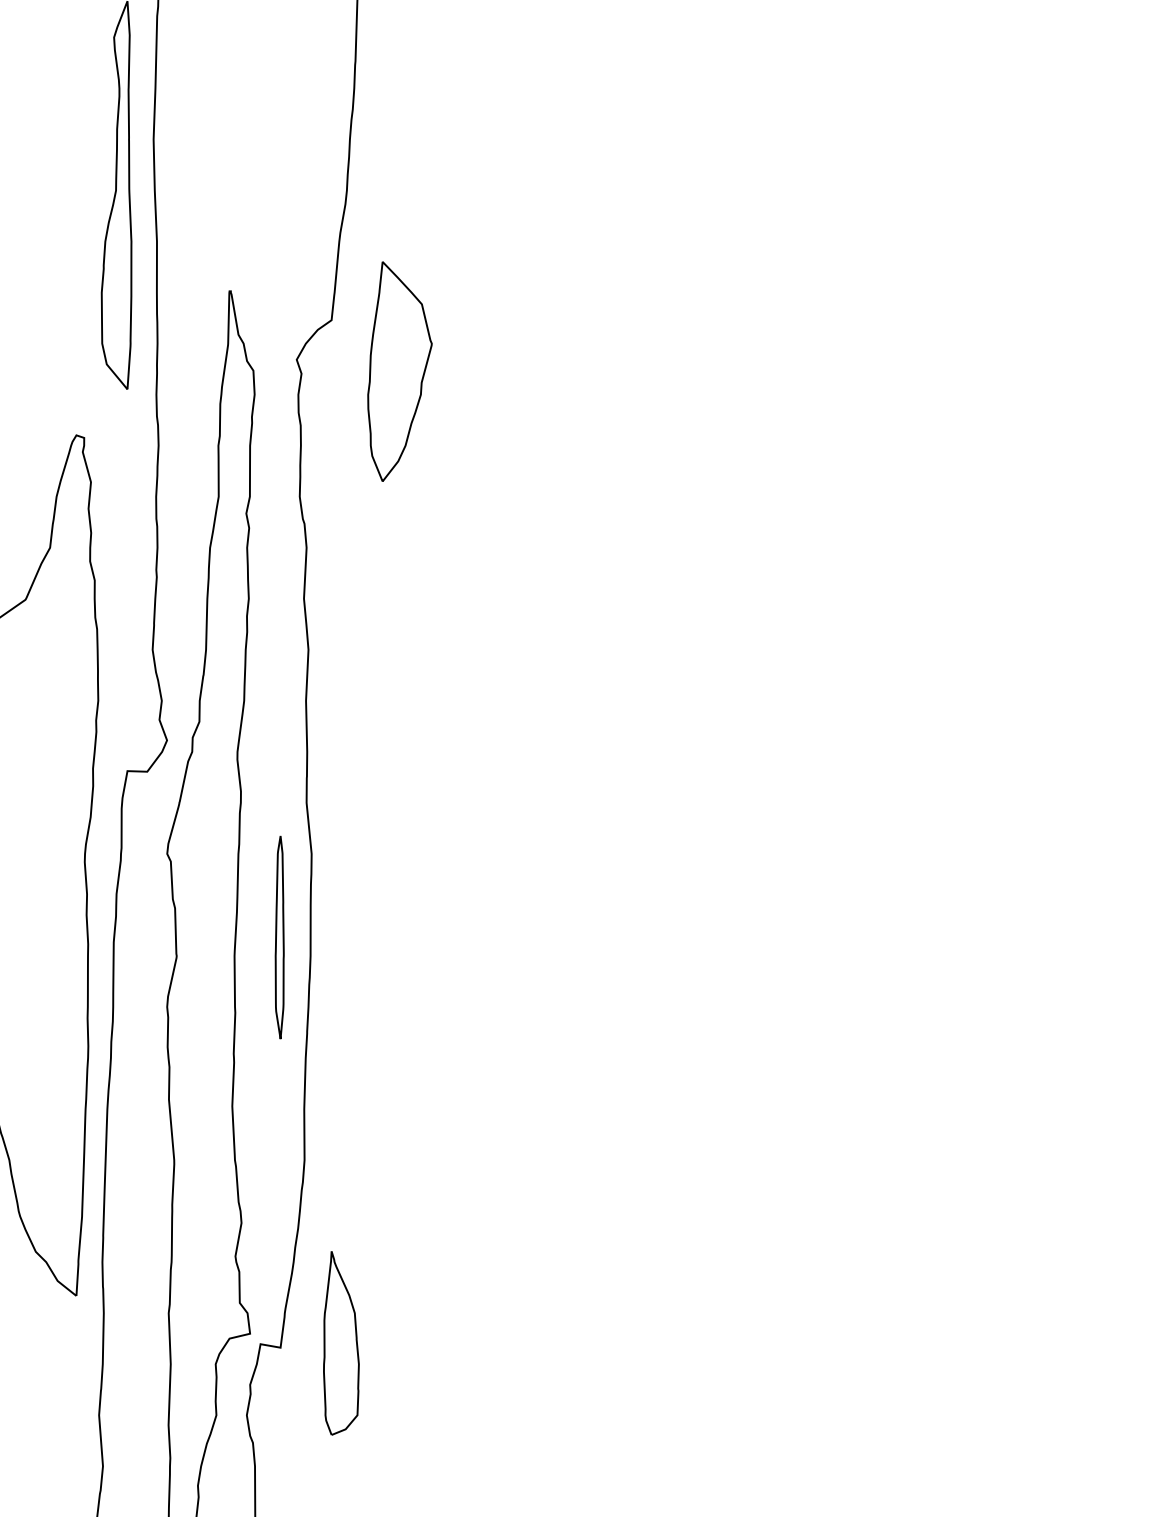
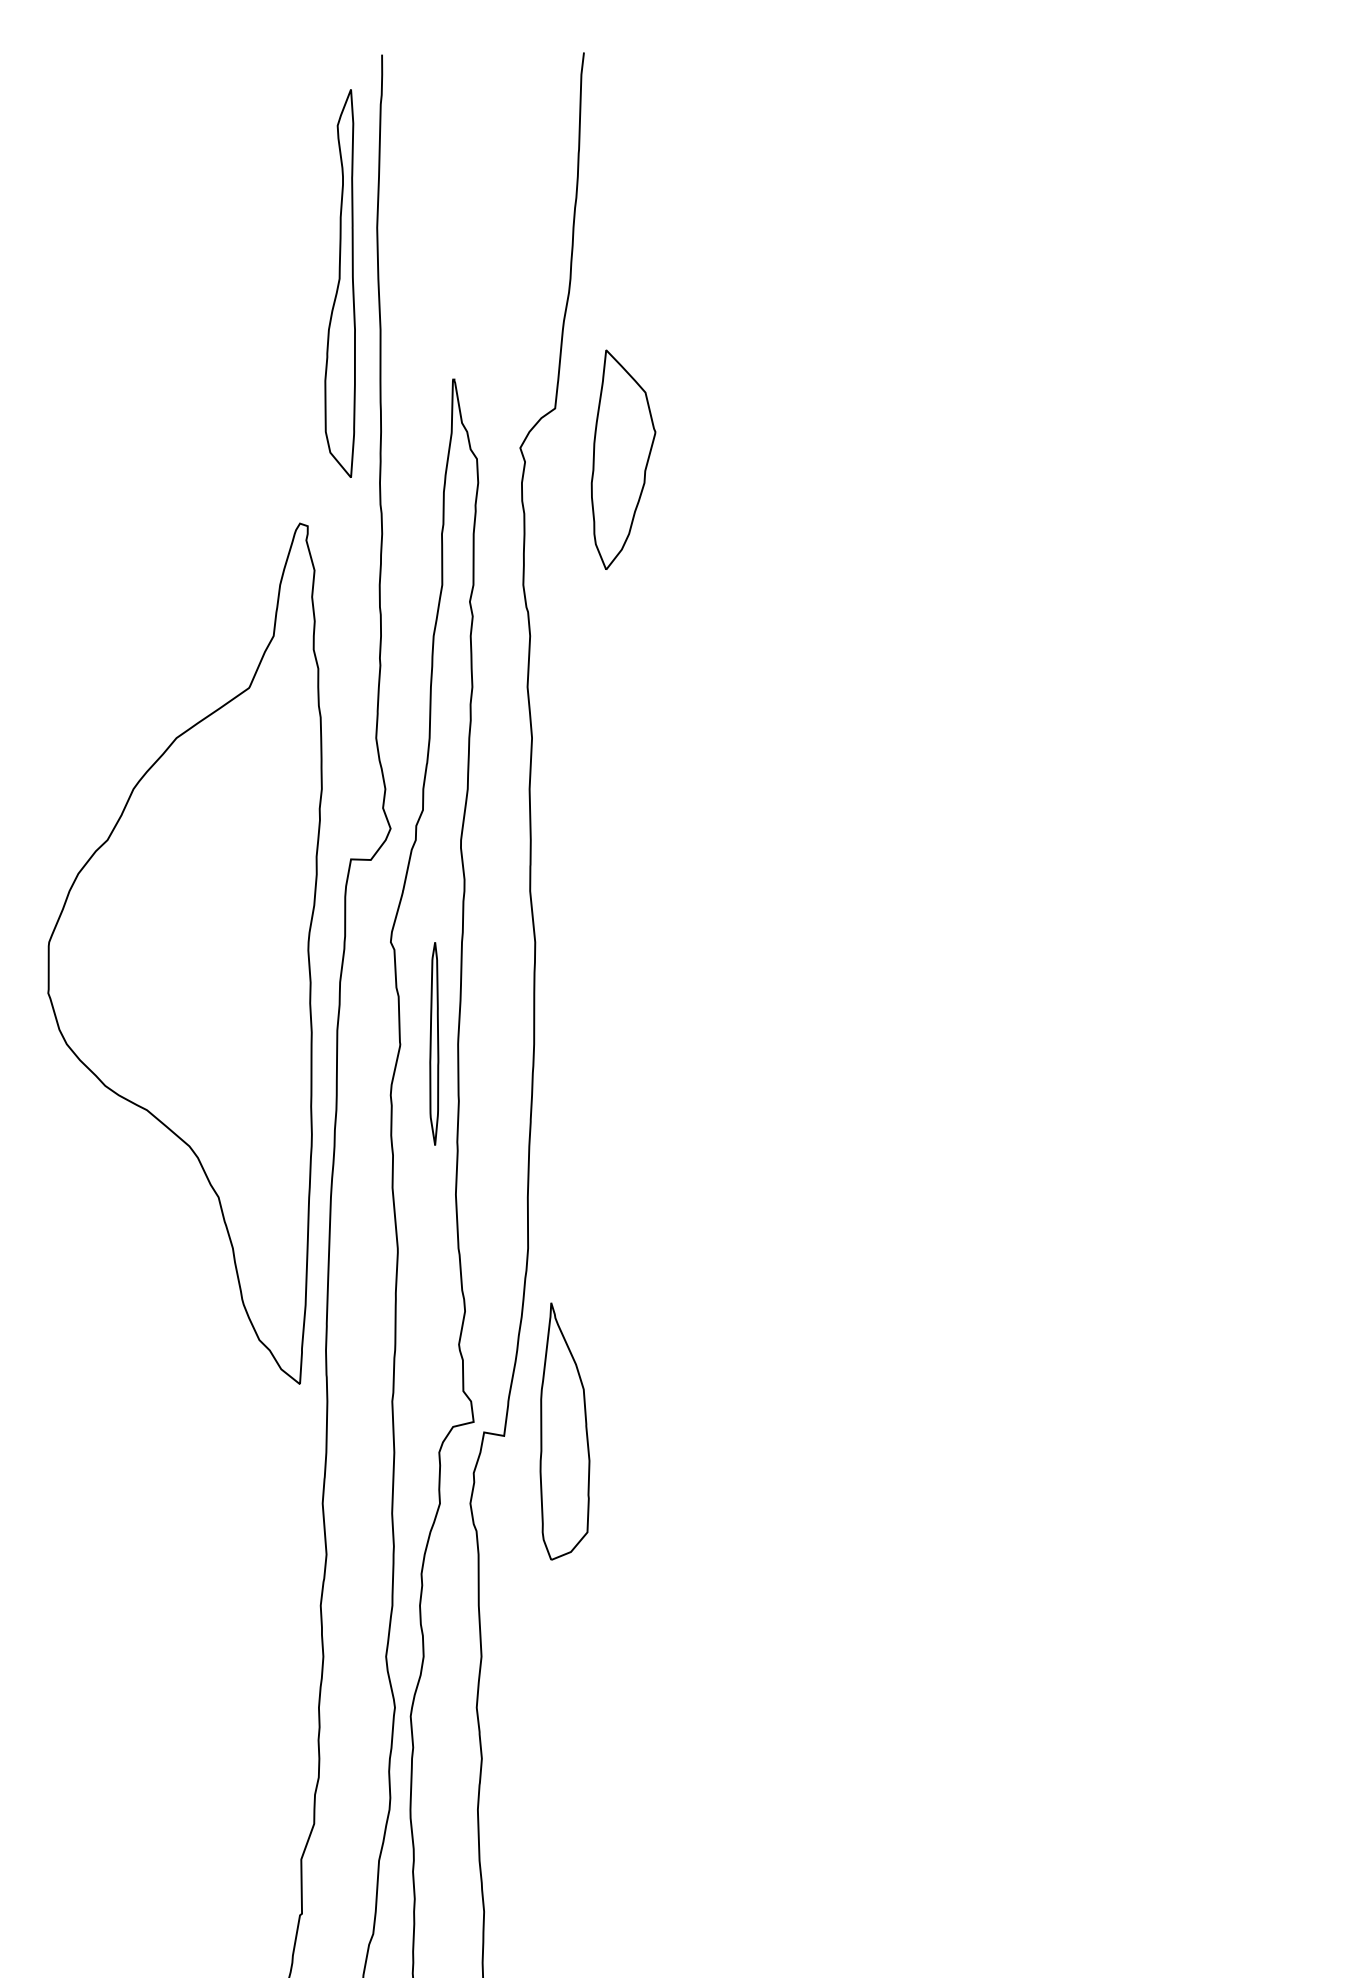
part: (279, 937) -> (434, 1043), moved
part: (340, 1343) -> (564, 1431), size x1.4

